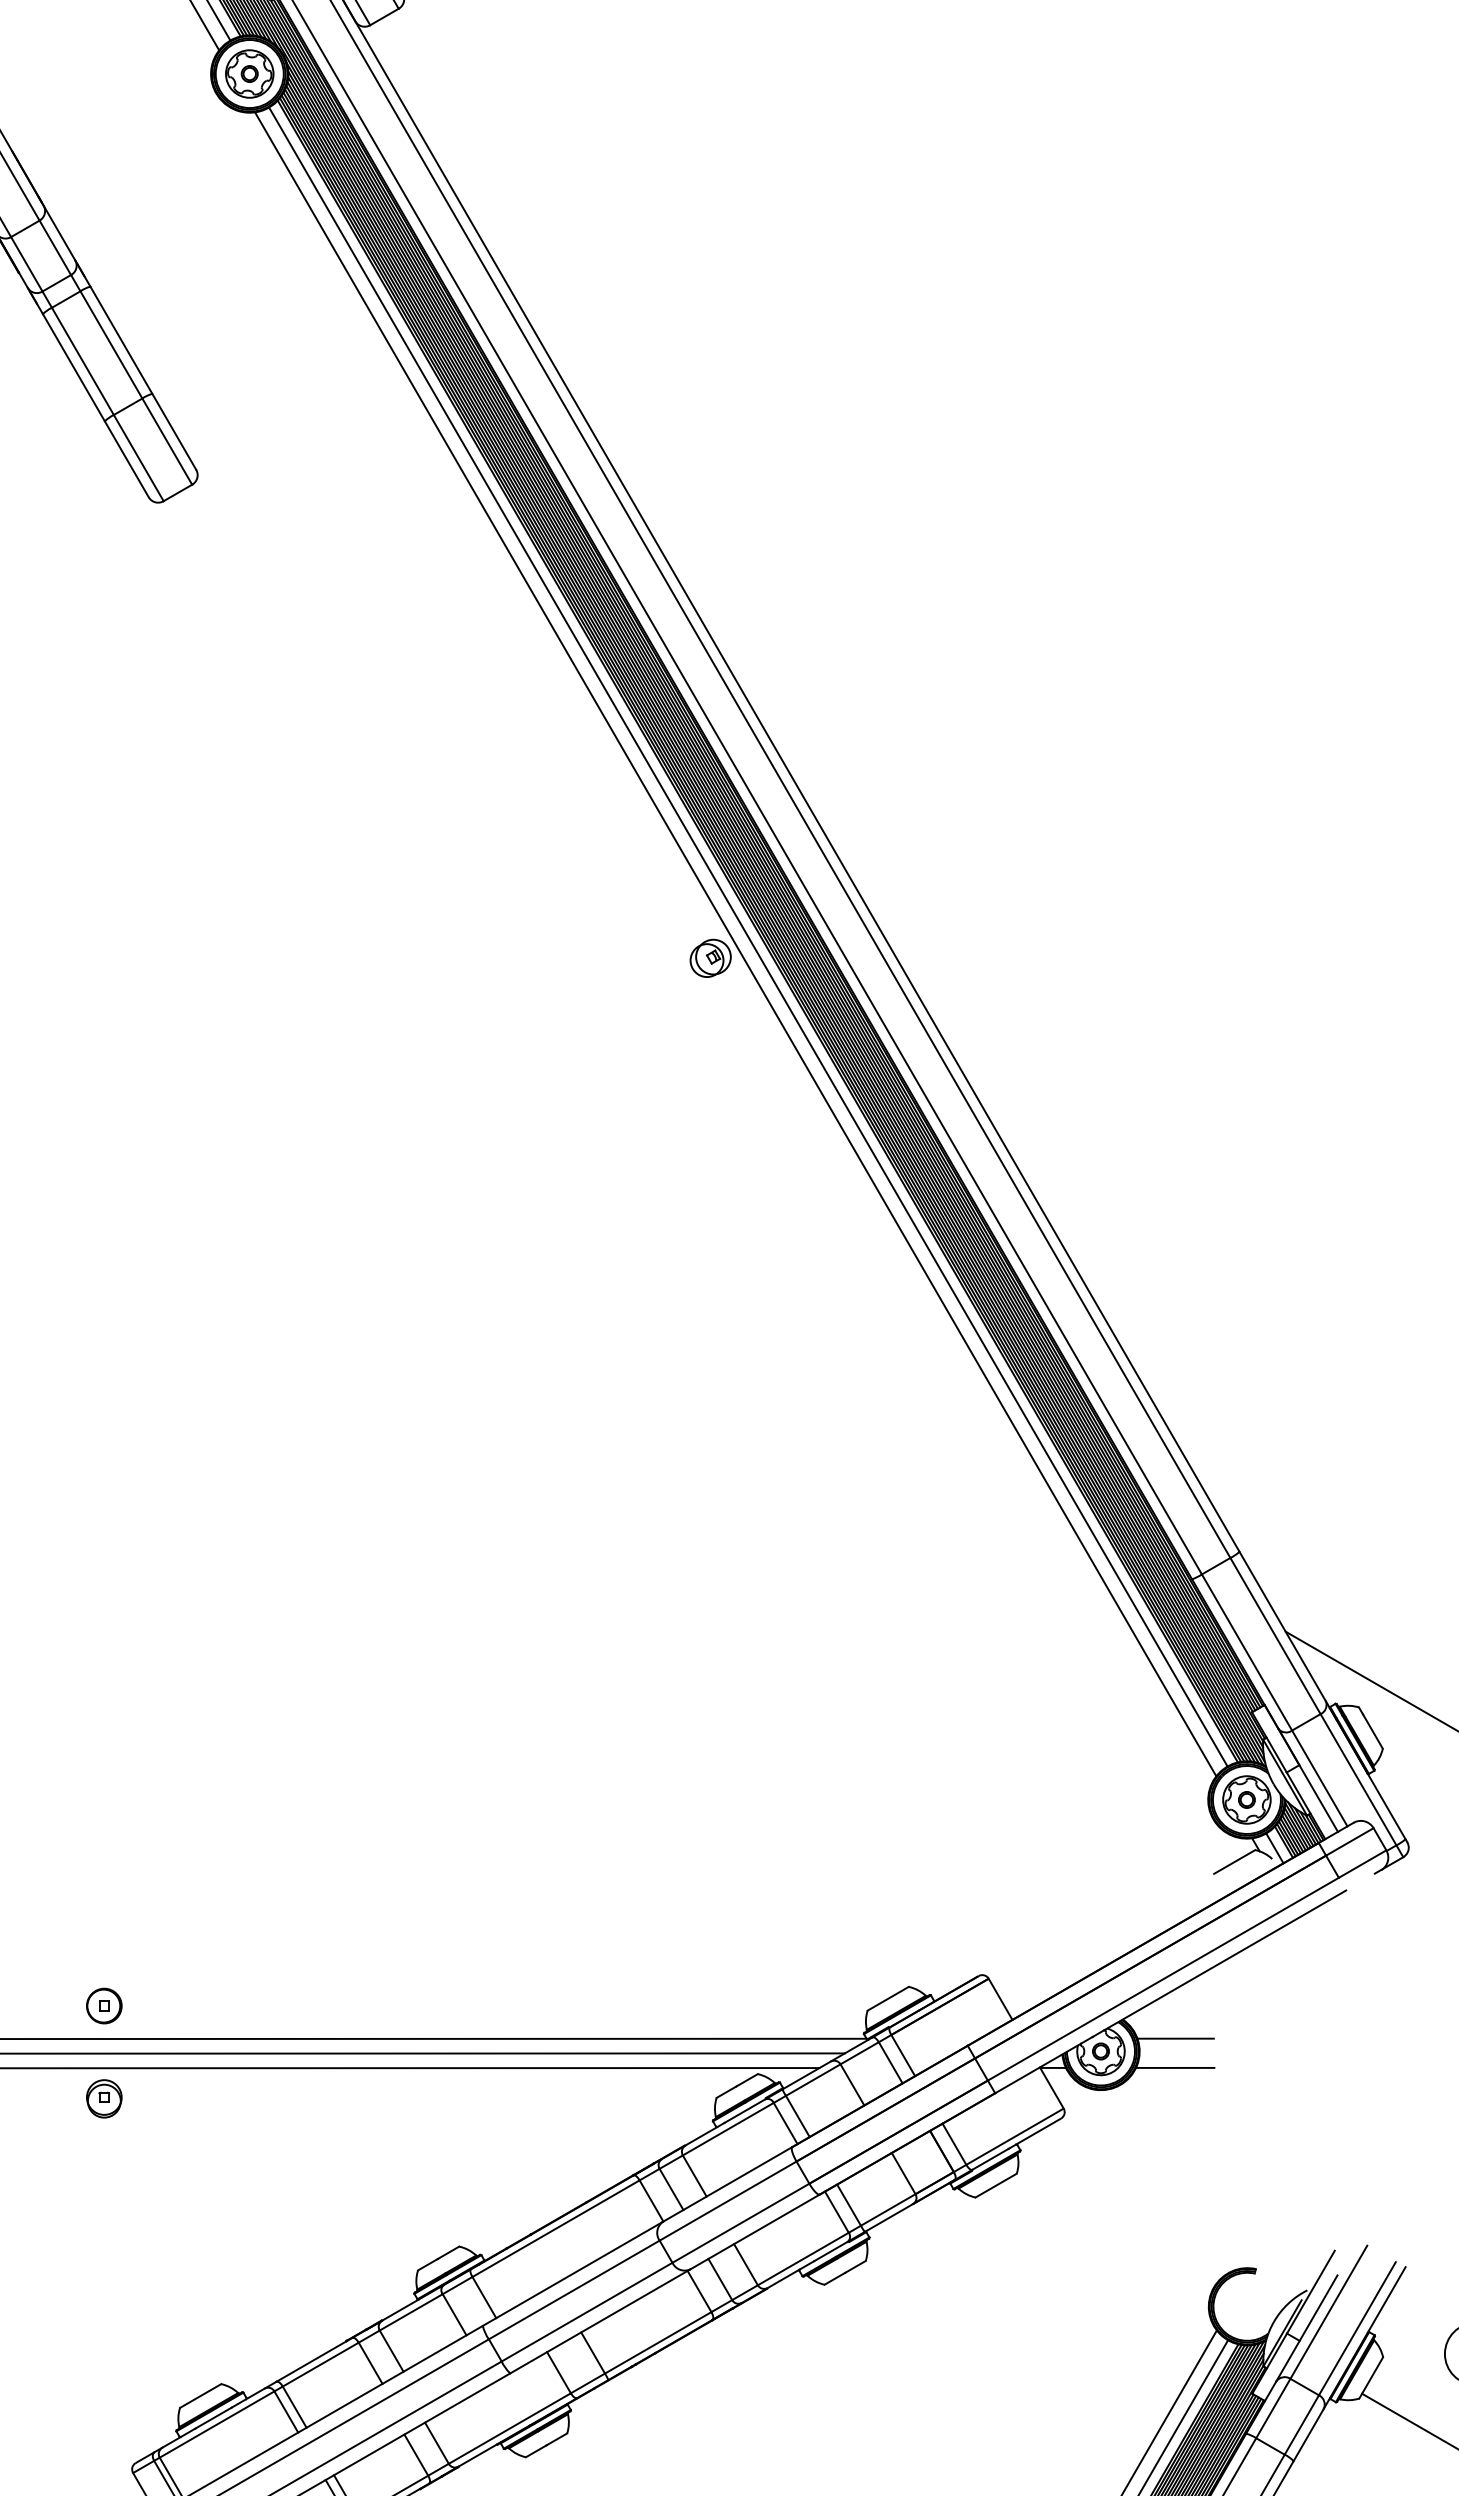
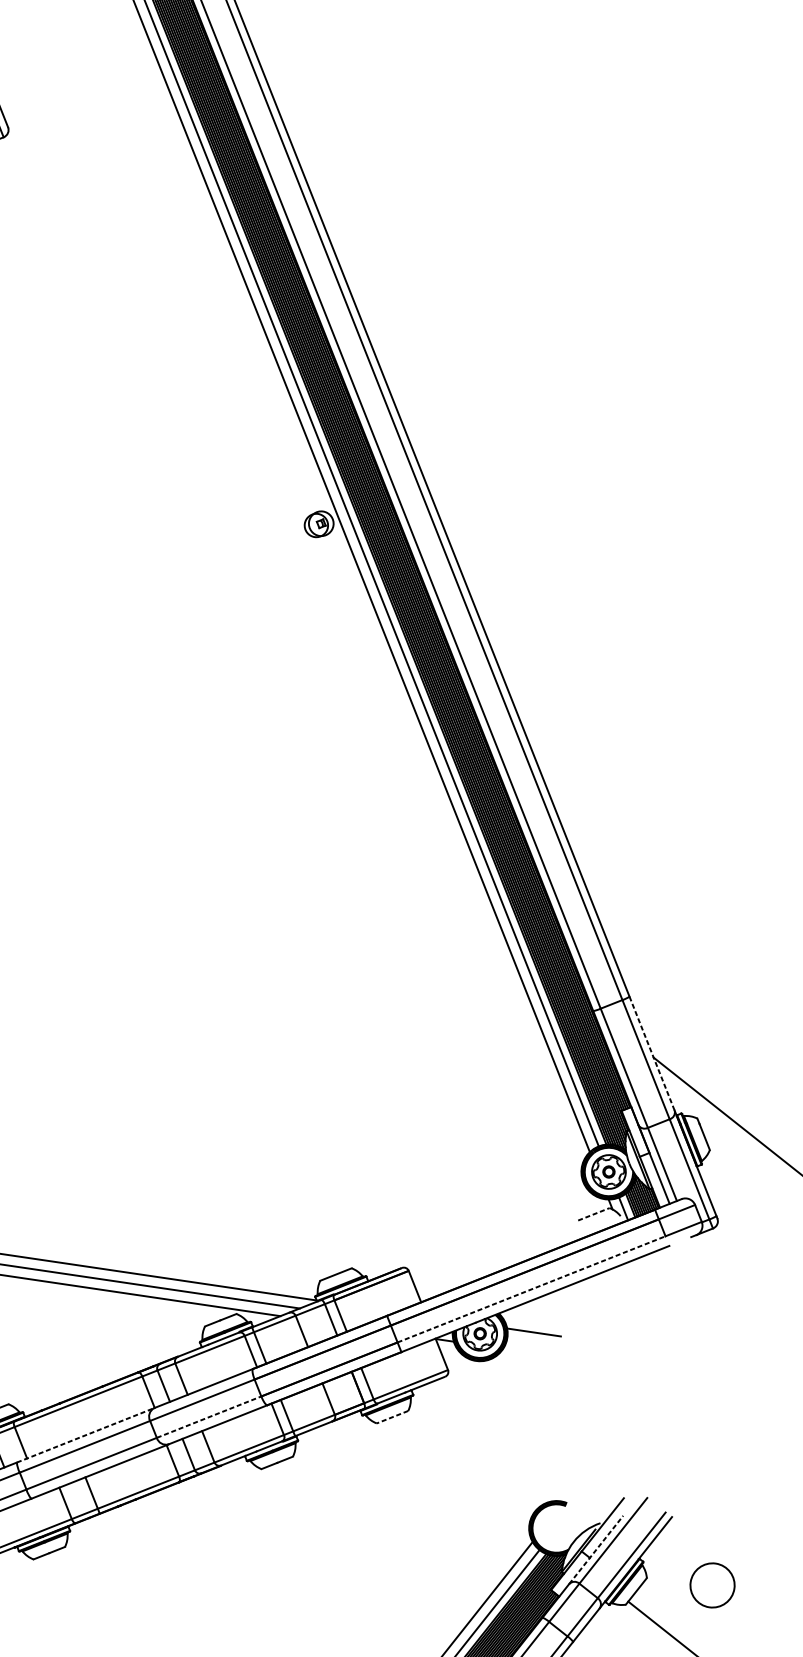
line: (1282, 1626) -> (651, 1053), solid -> dashed
line: (1234, 1861) -> (593, 1213), solid -> dashed
line: (1163, 1979) -> (531, 1289), solid -> dashed
line: (1175, 2067) -> (530, 1352), removed
line: (996, 2185) -> (392, 1417), solid -> dashed
line: (741, 2223) -> (209, 1417), solid -> dashed
line: (572, 2273) -> (85, 1435), solid -> dashed
line: (1307, 2328) -> (596, 1550), solid -> dashed

